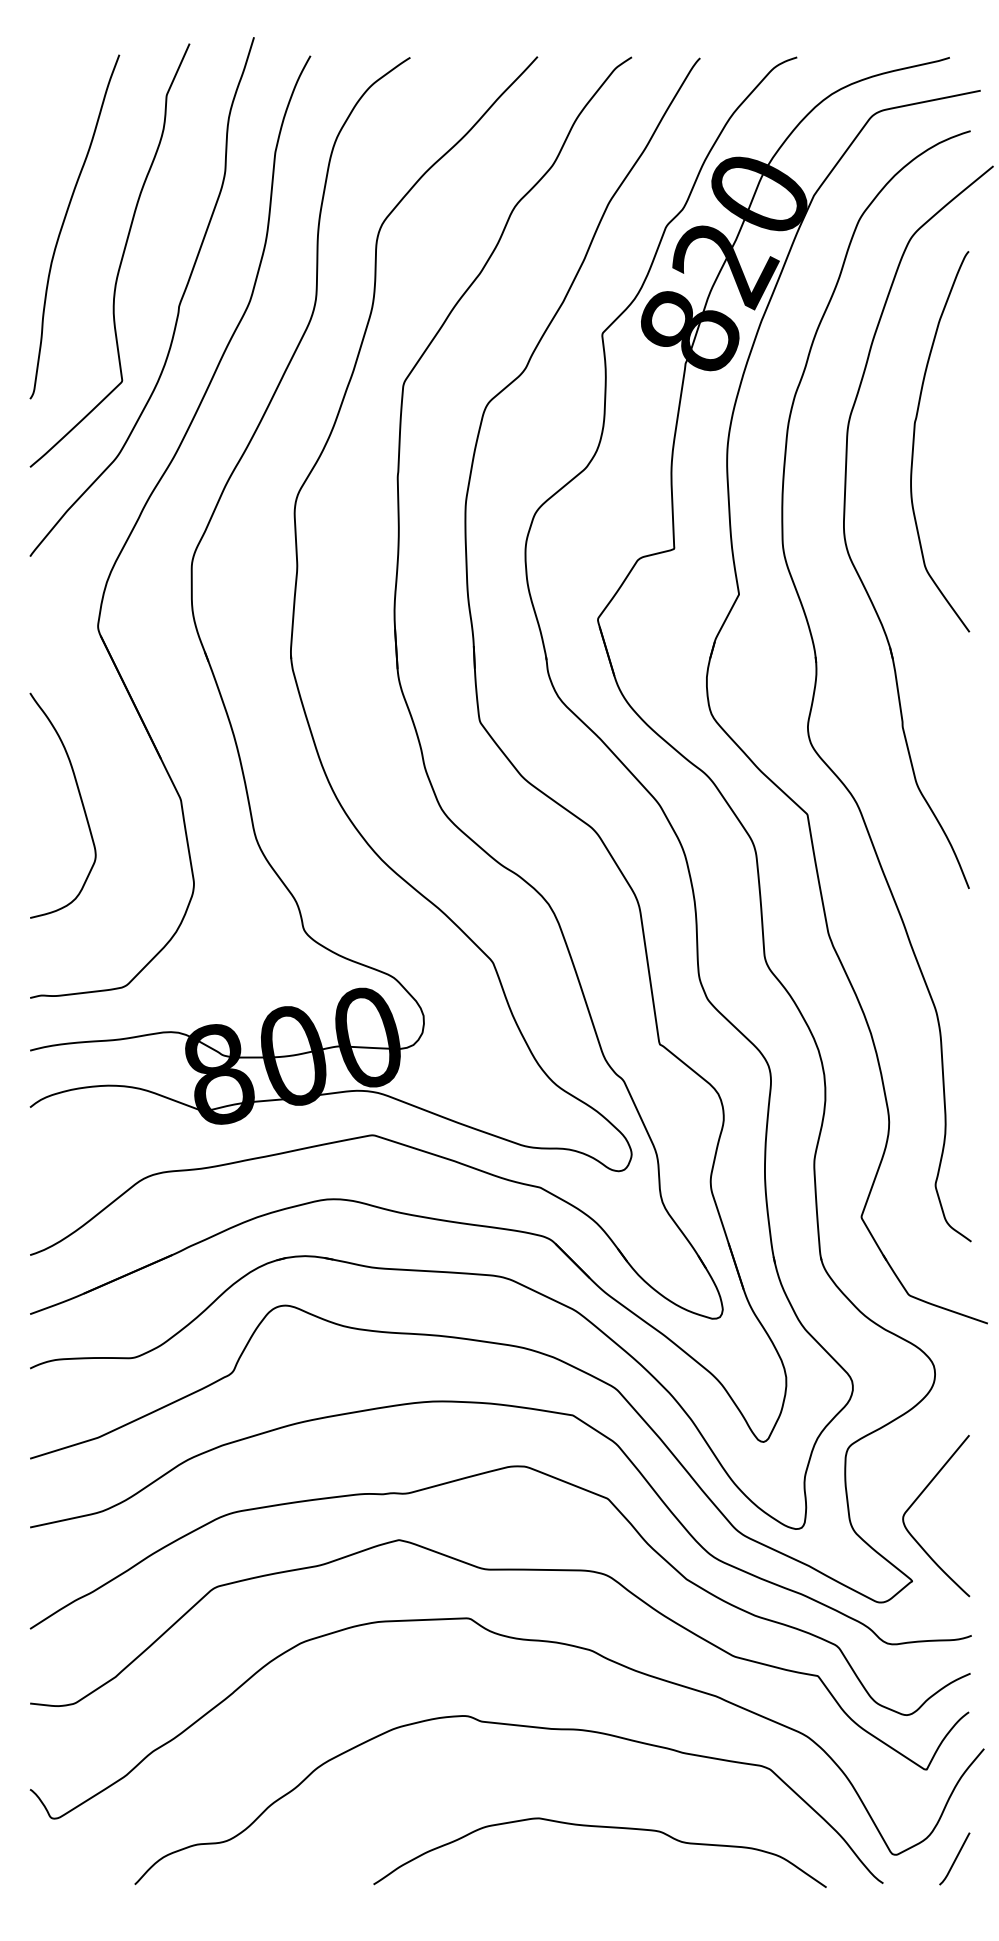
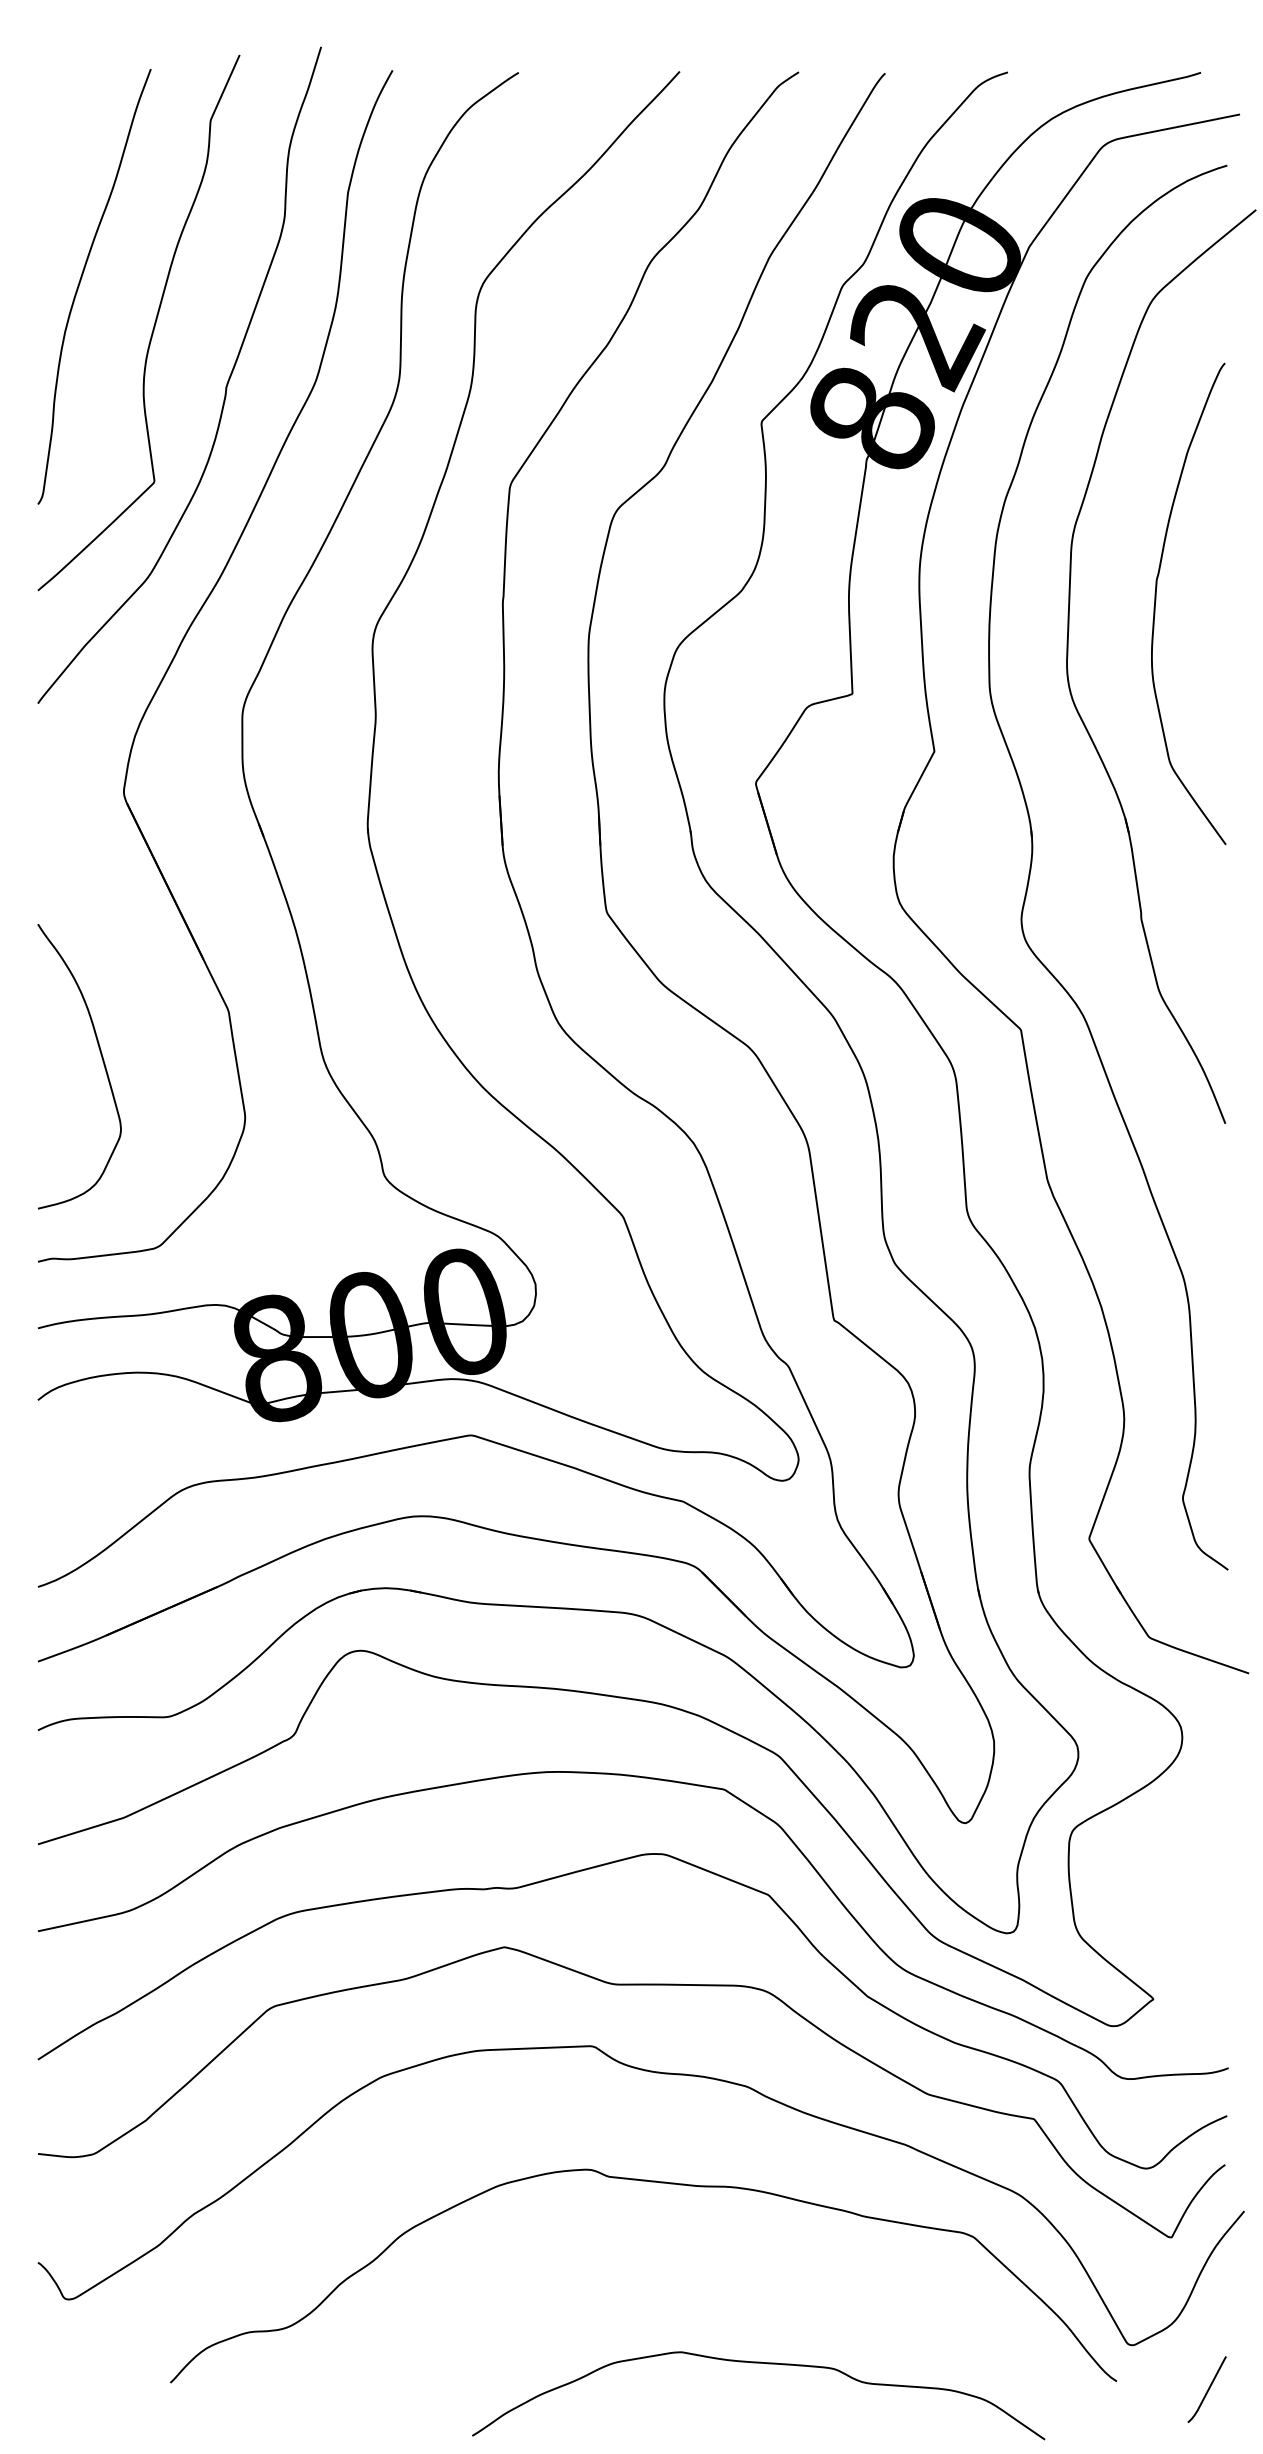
curve: (914, 441) -> (1156, 603), moved
curve: (80, 800) -> (101, 1060), moved
curve: (915, 1502) -> (1157, 1899), removed
curve: (599, 1827) -> (757, 2363), moved
curve: (955, 1858) -> (1208, 2389), moved

